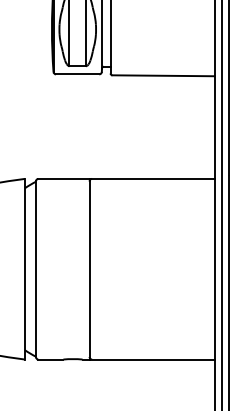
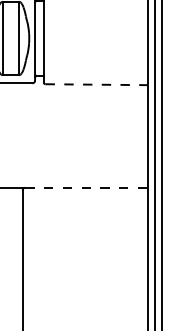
line: (163, 75) -> (96, 84), solid -> dashed
line: (153, 178) -> (86, 187), solid -> dashed

